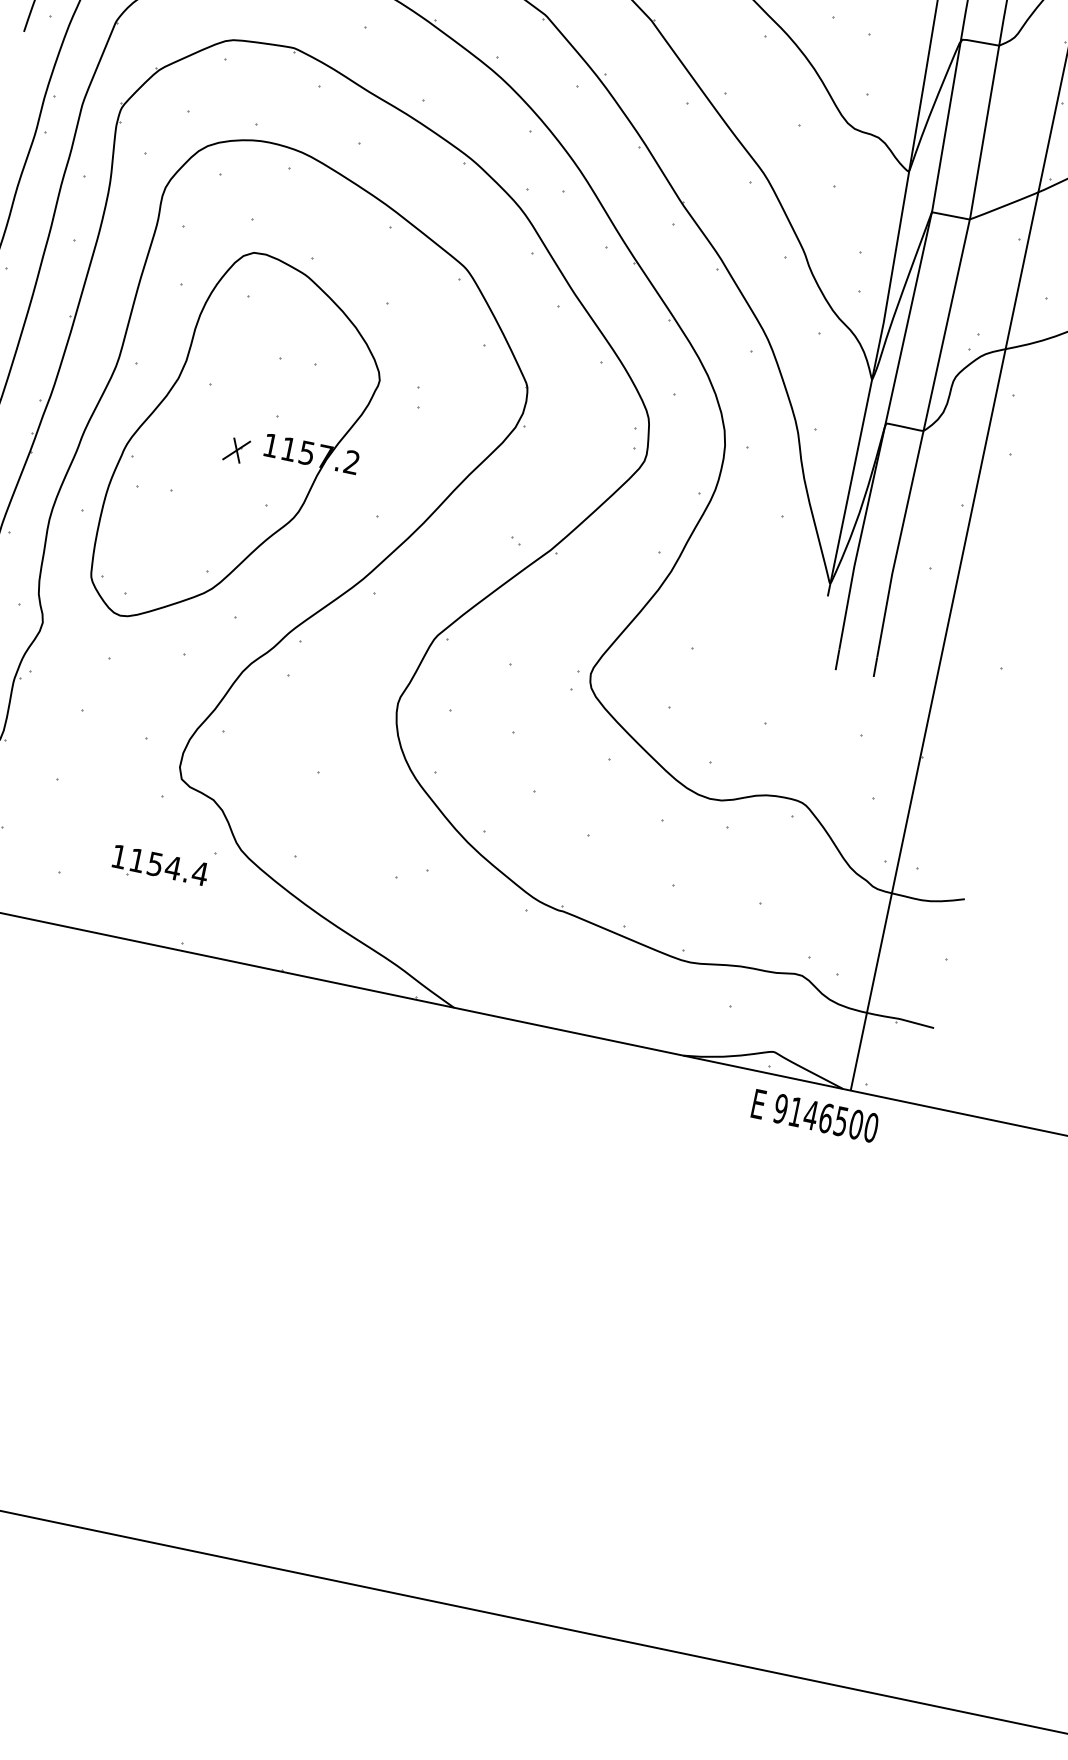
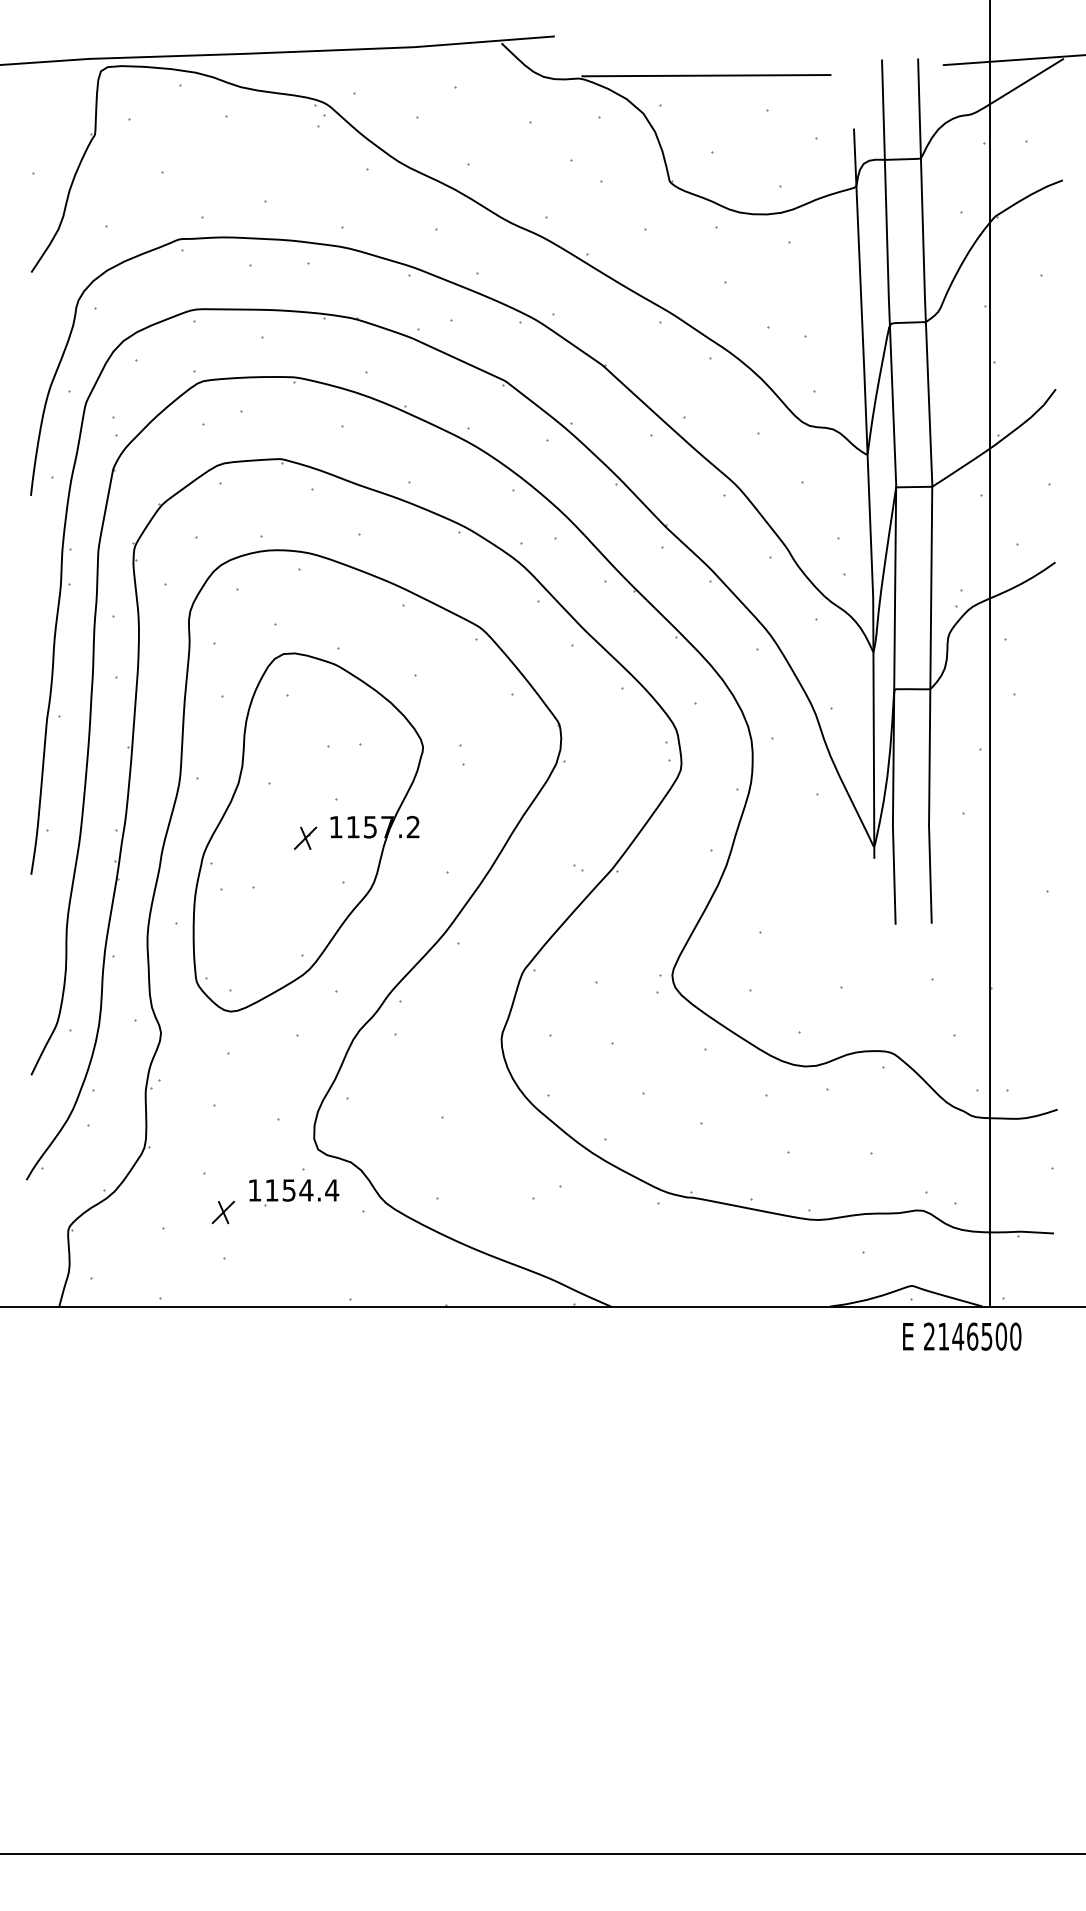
part: (67, 824) -> (222, 1212), added
part: (160, 867) -> (294, 1192), moved
text: (780, 1108) -> (928, 1336), 9146500 -> 2146500

